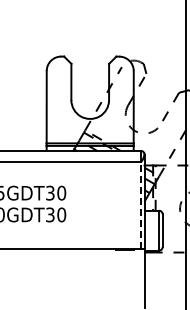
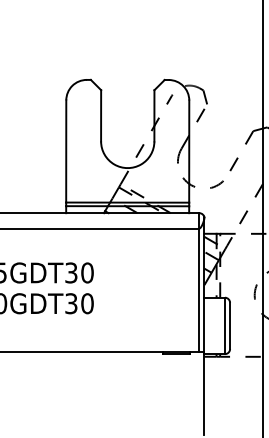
line: (140, 205) -> (198, 290), dashed -> solid

